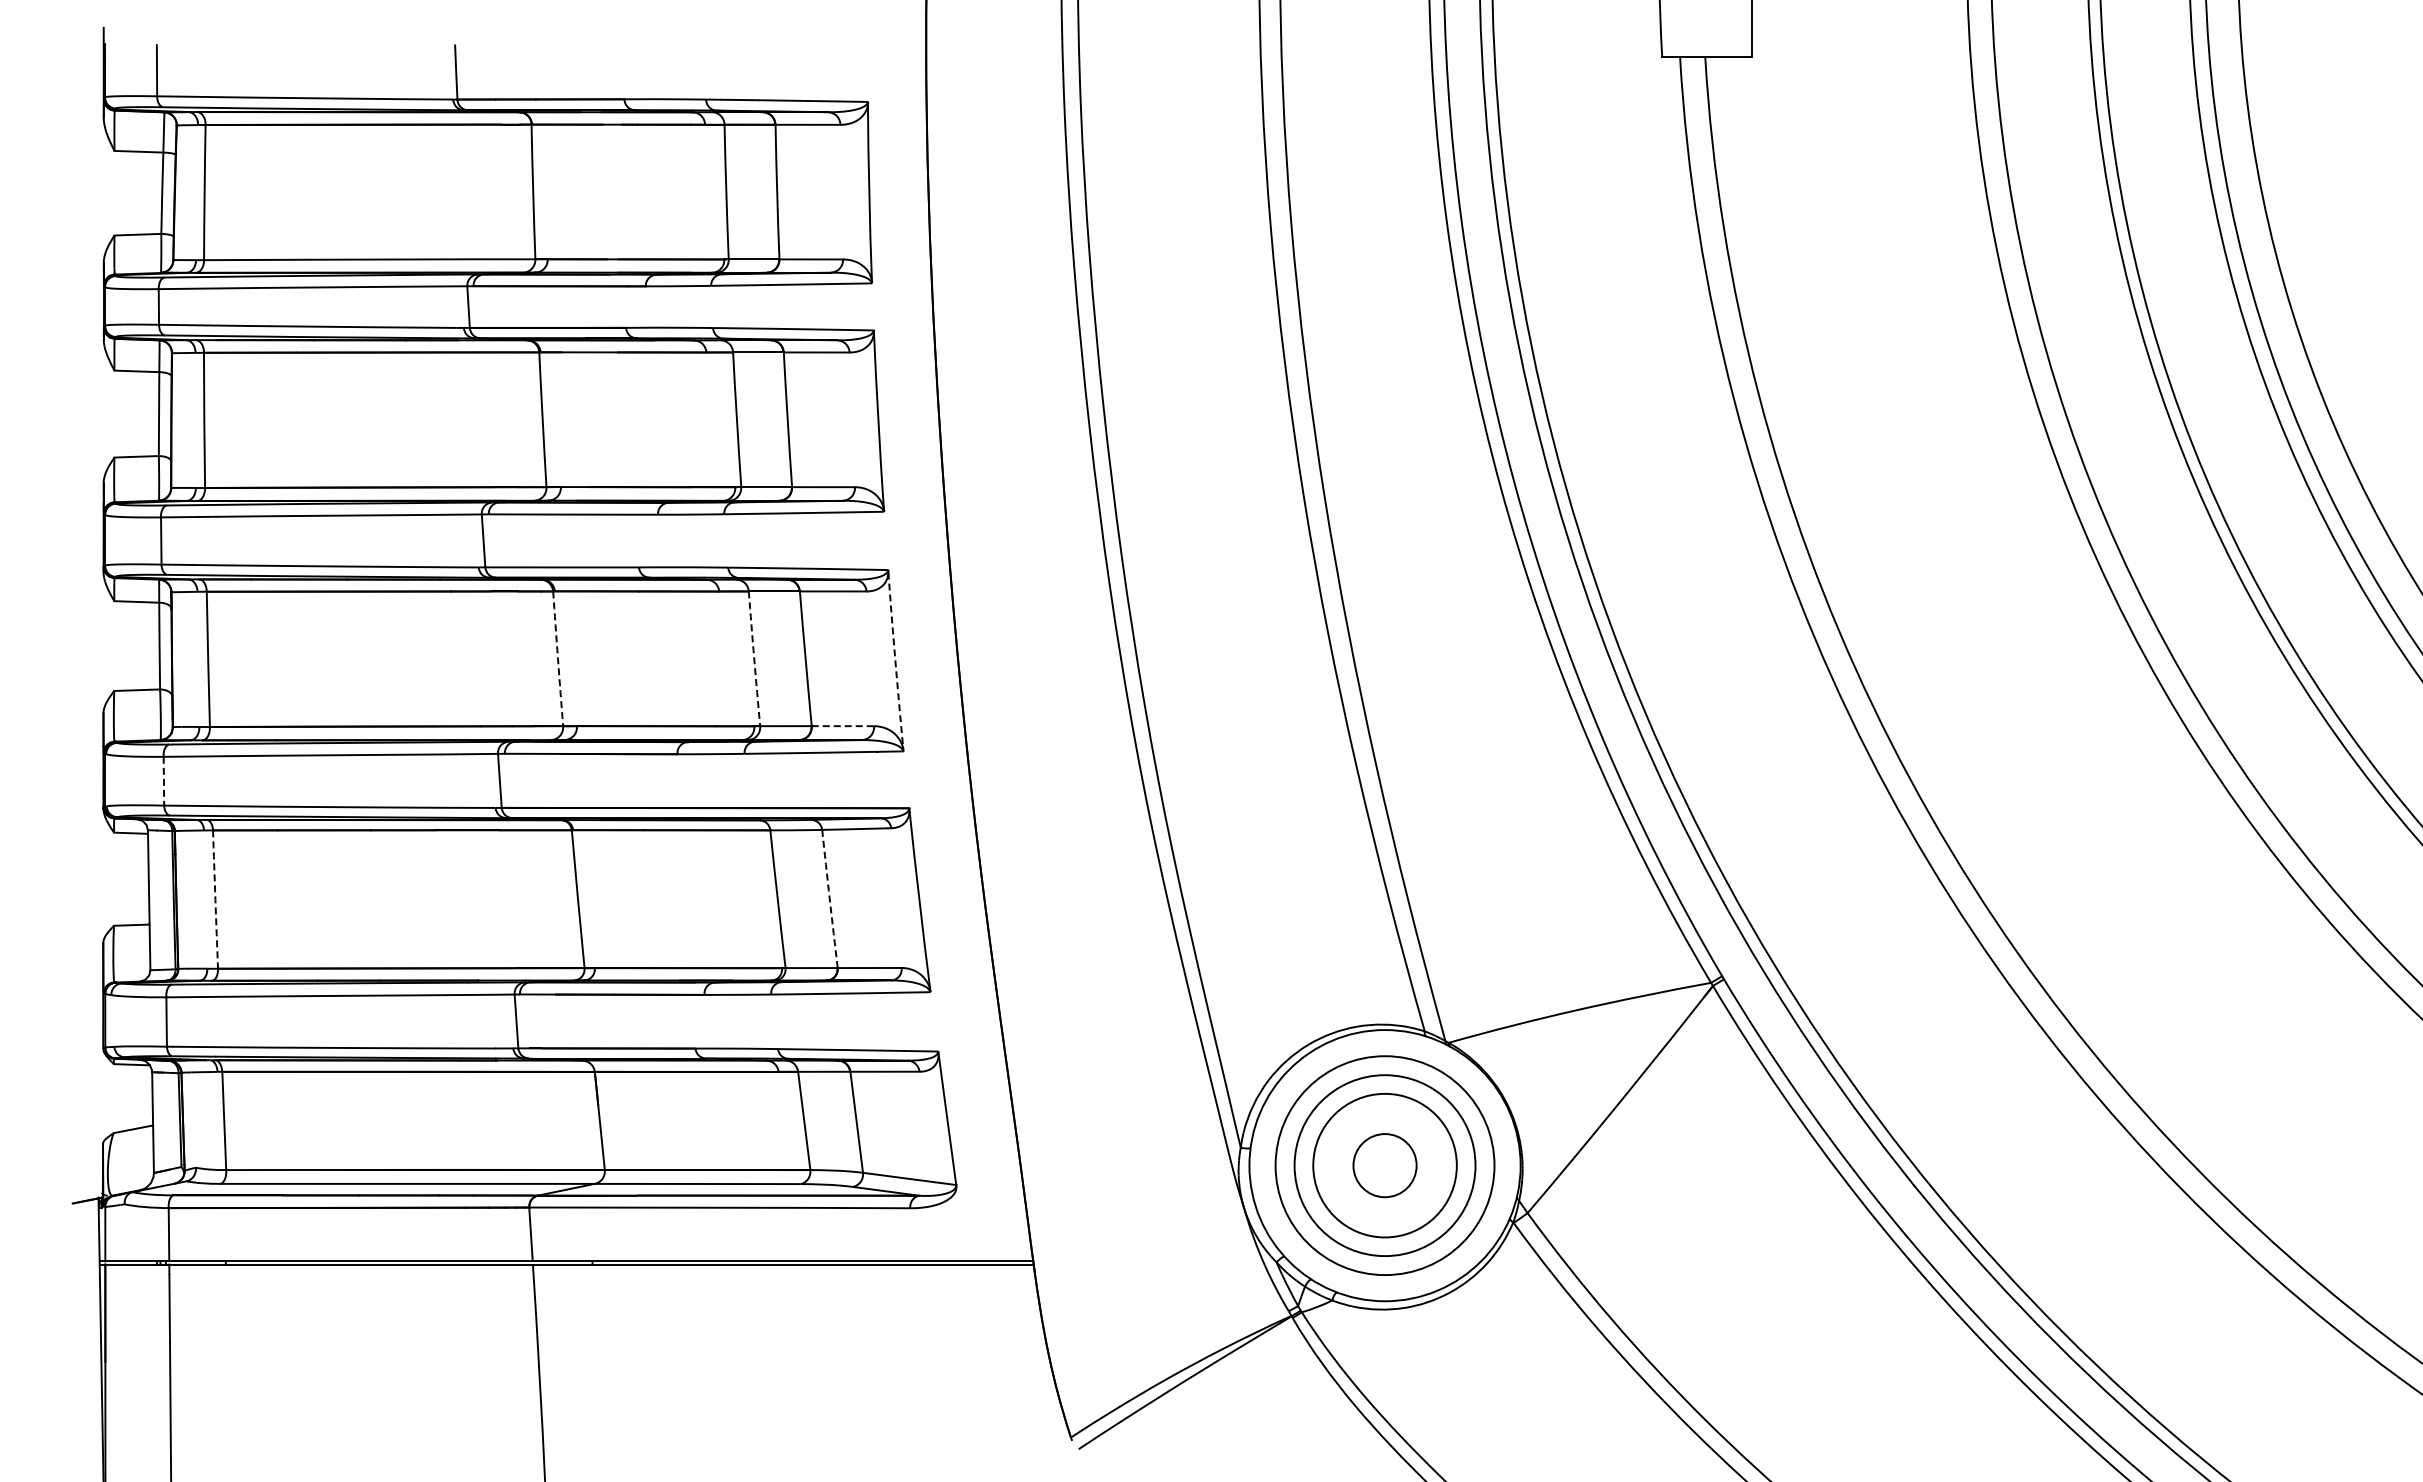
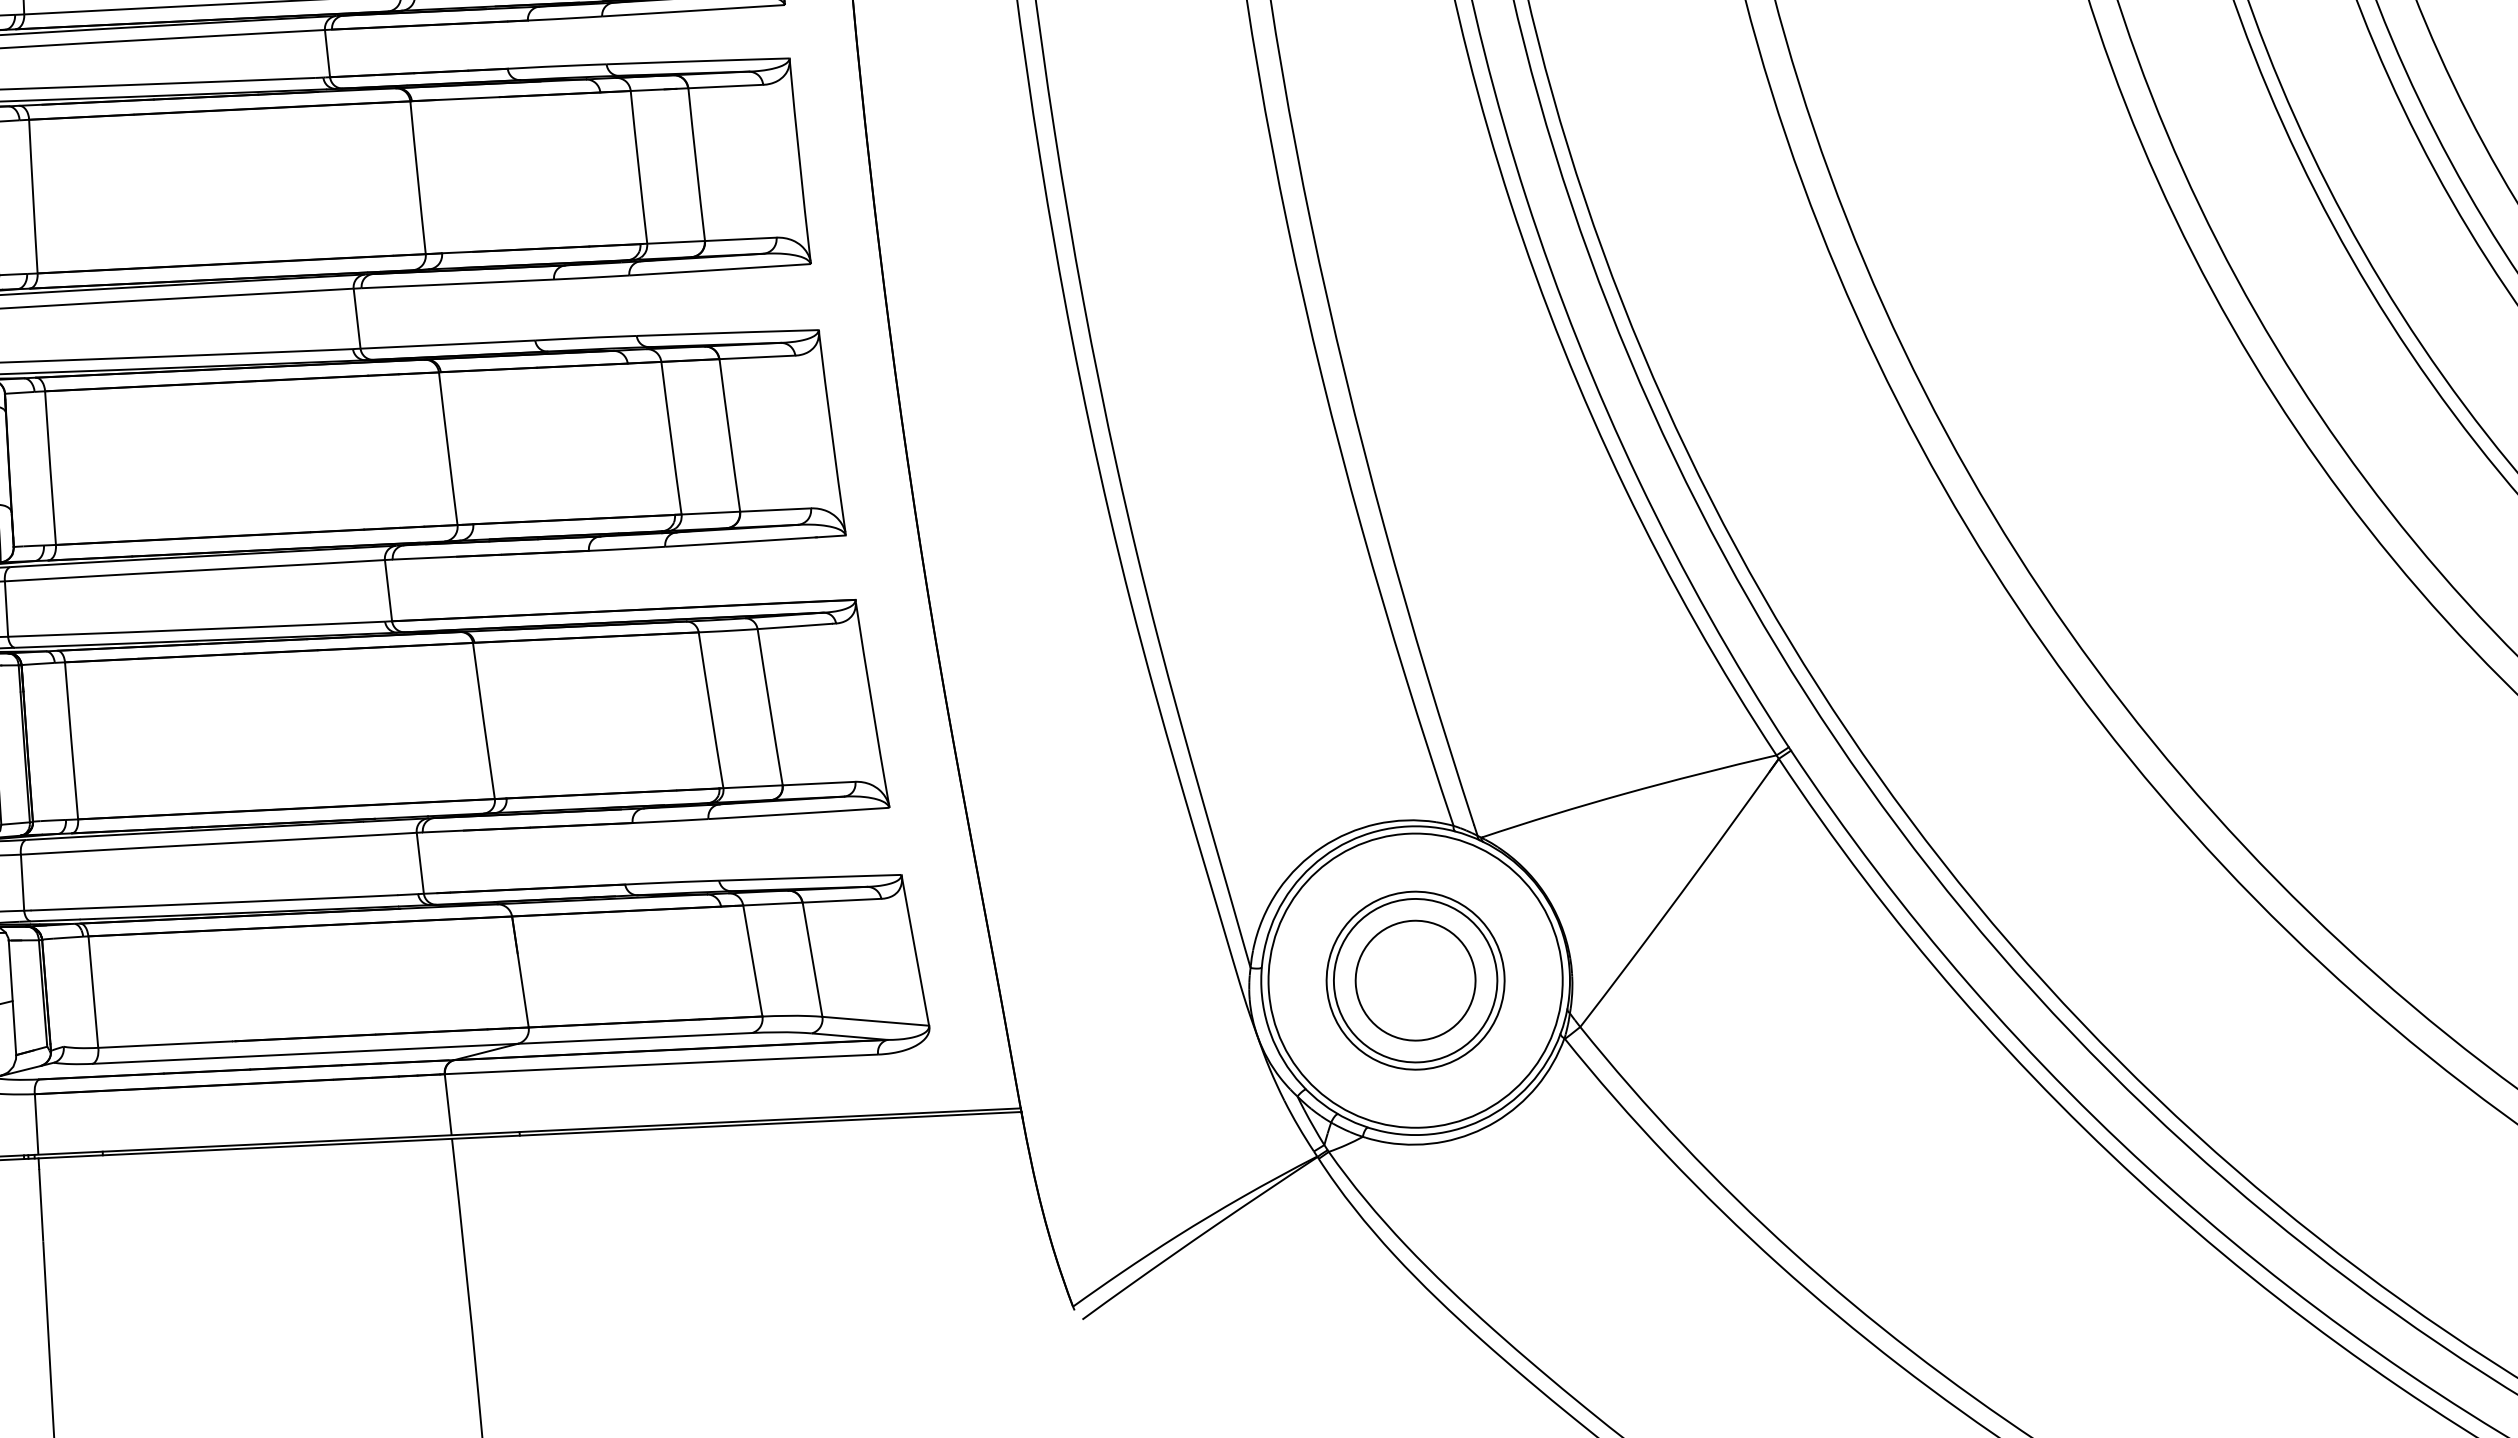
arc: (558, 658) -> (448, 448), dashed -> solid
arc: (754, 658) -> (671, 437), dashed -> solid
arc: (895, 660) -> (831, 432), dashed -> solid
line: (843, 726) -> (776, 510), dashed -> solid
line: (163, 781) -> (6, 609), dashed -> solid
arc: (829, 898) -> (769, 706), dashed -> solid
arc: (215, 899) -> (71, 740), dashed -> solid
circle: (1384, 1165) -> (1414, 980), size x0.71
circle: (1384, 1165) -> (1414, 980), size x1.43
circle: (1384, 1165) -> (1414, 980), size x1.67

